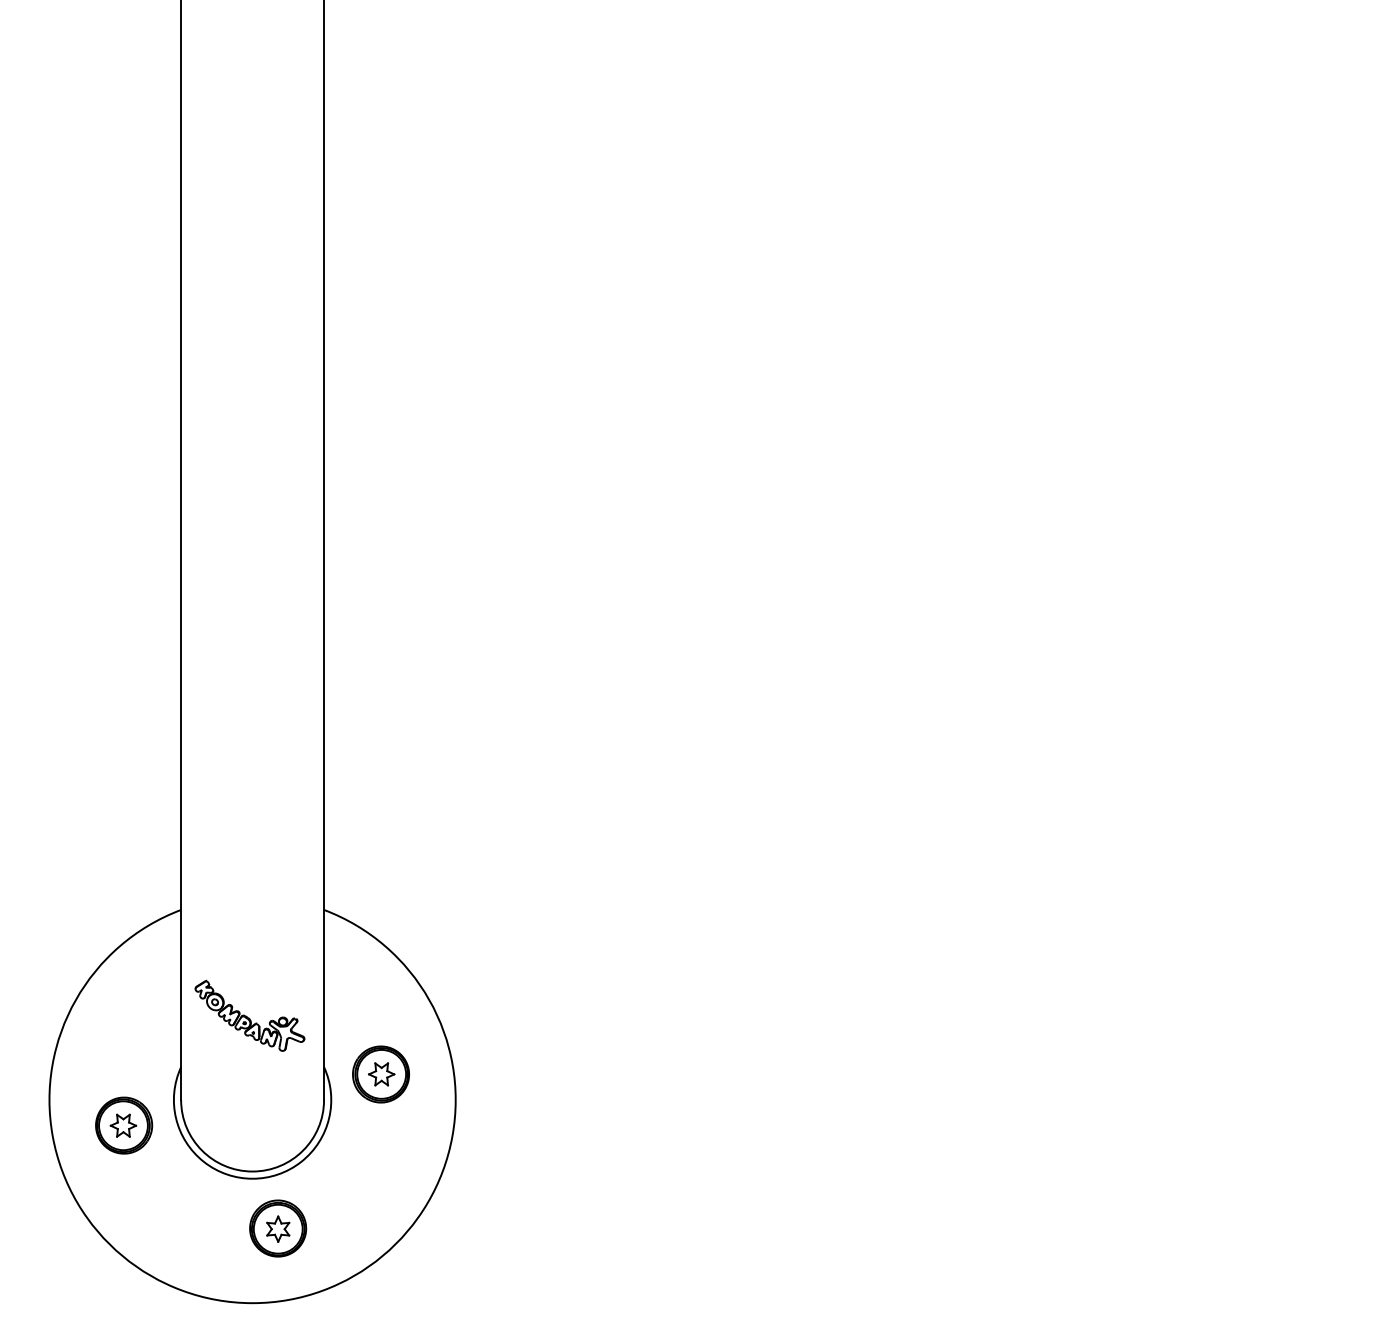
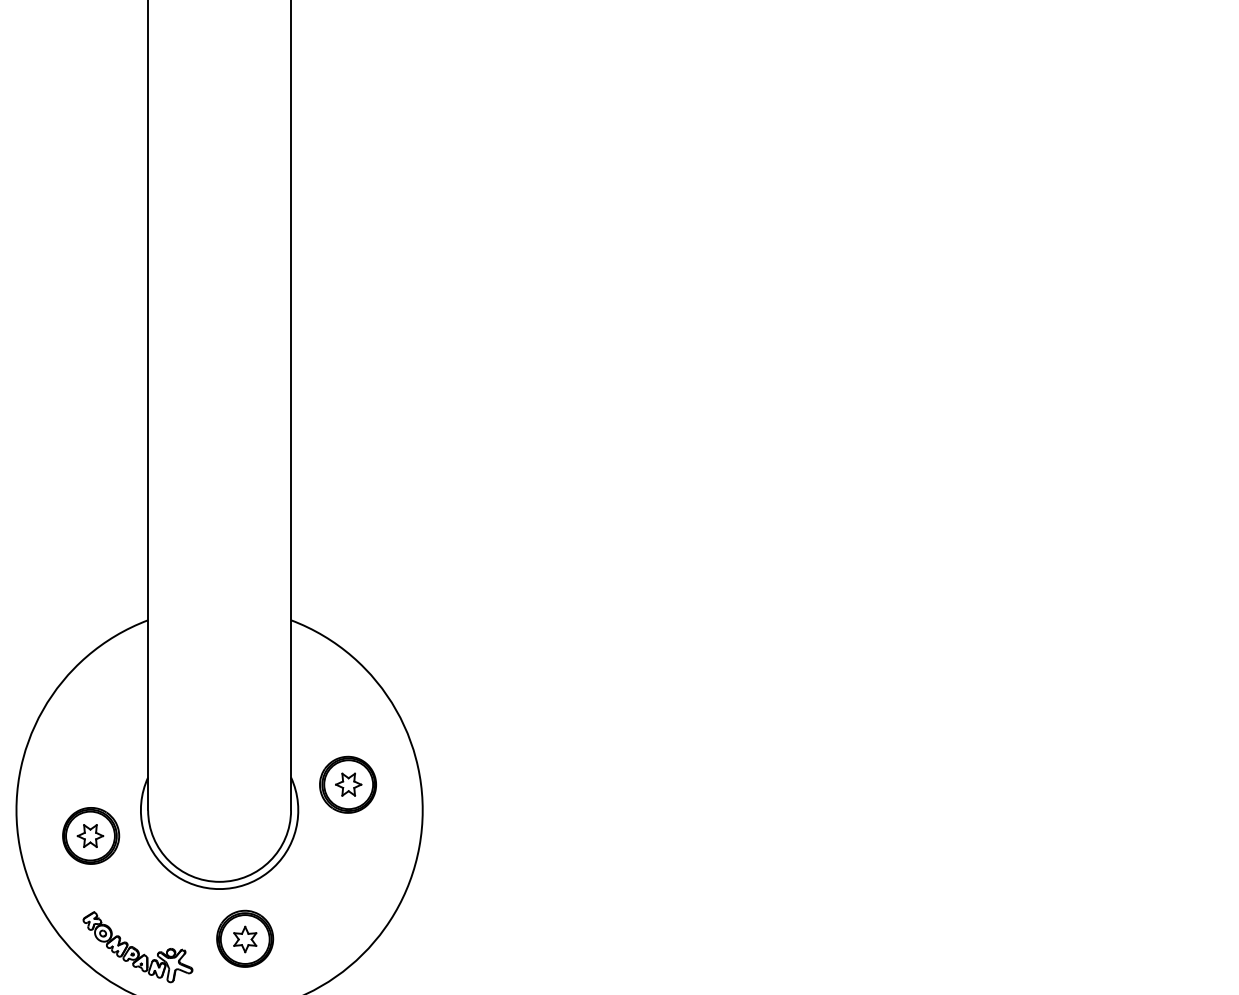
part: (249, 1015) -> (137, 946), moved

